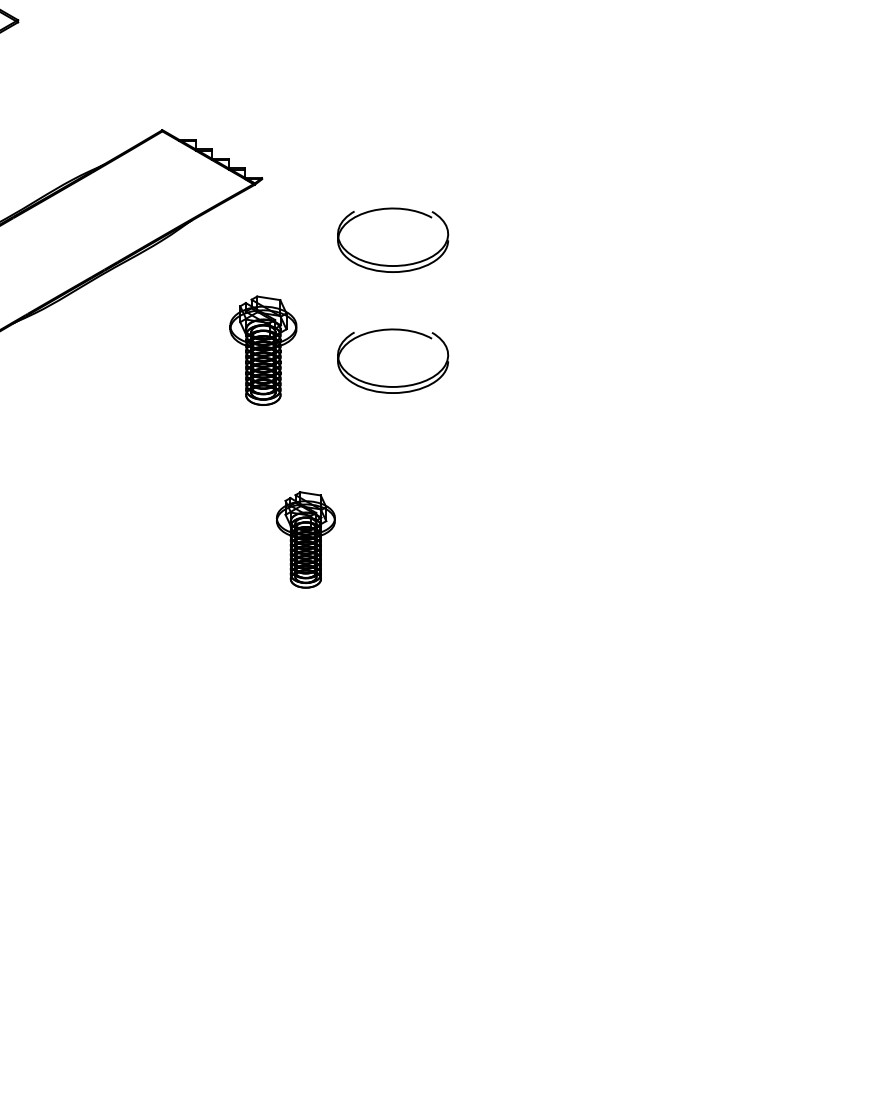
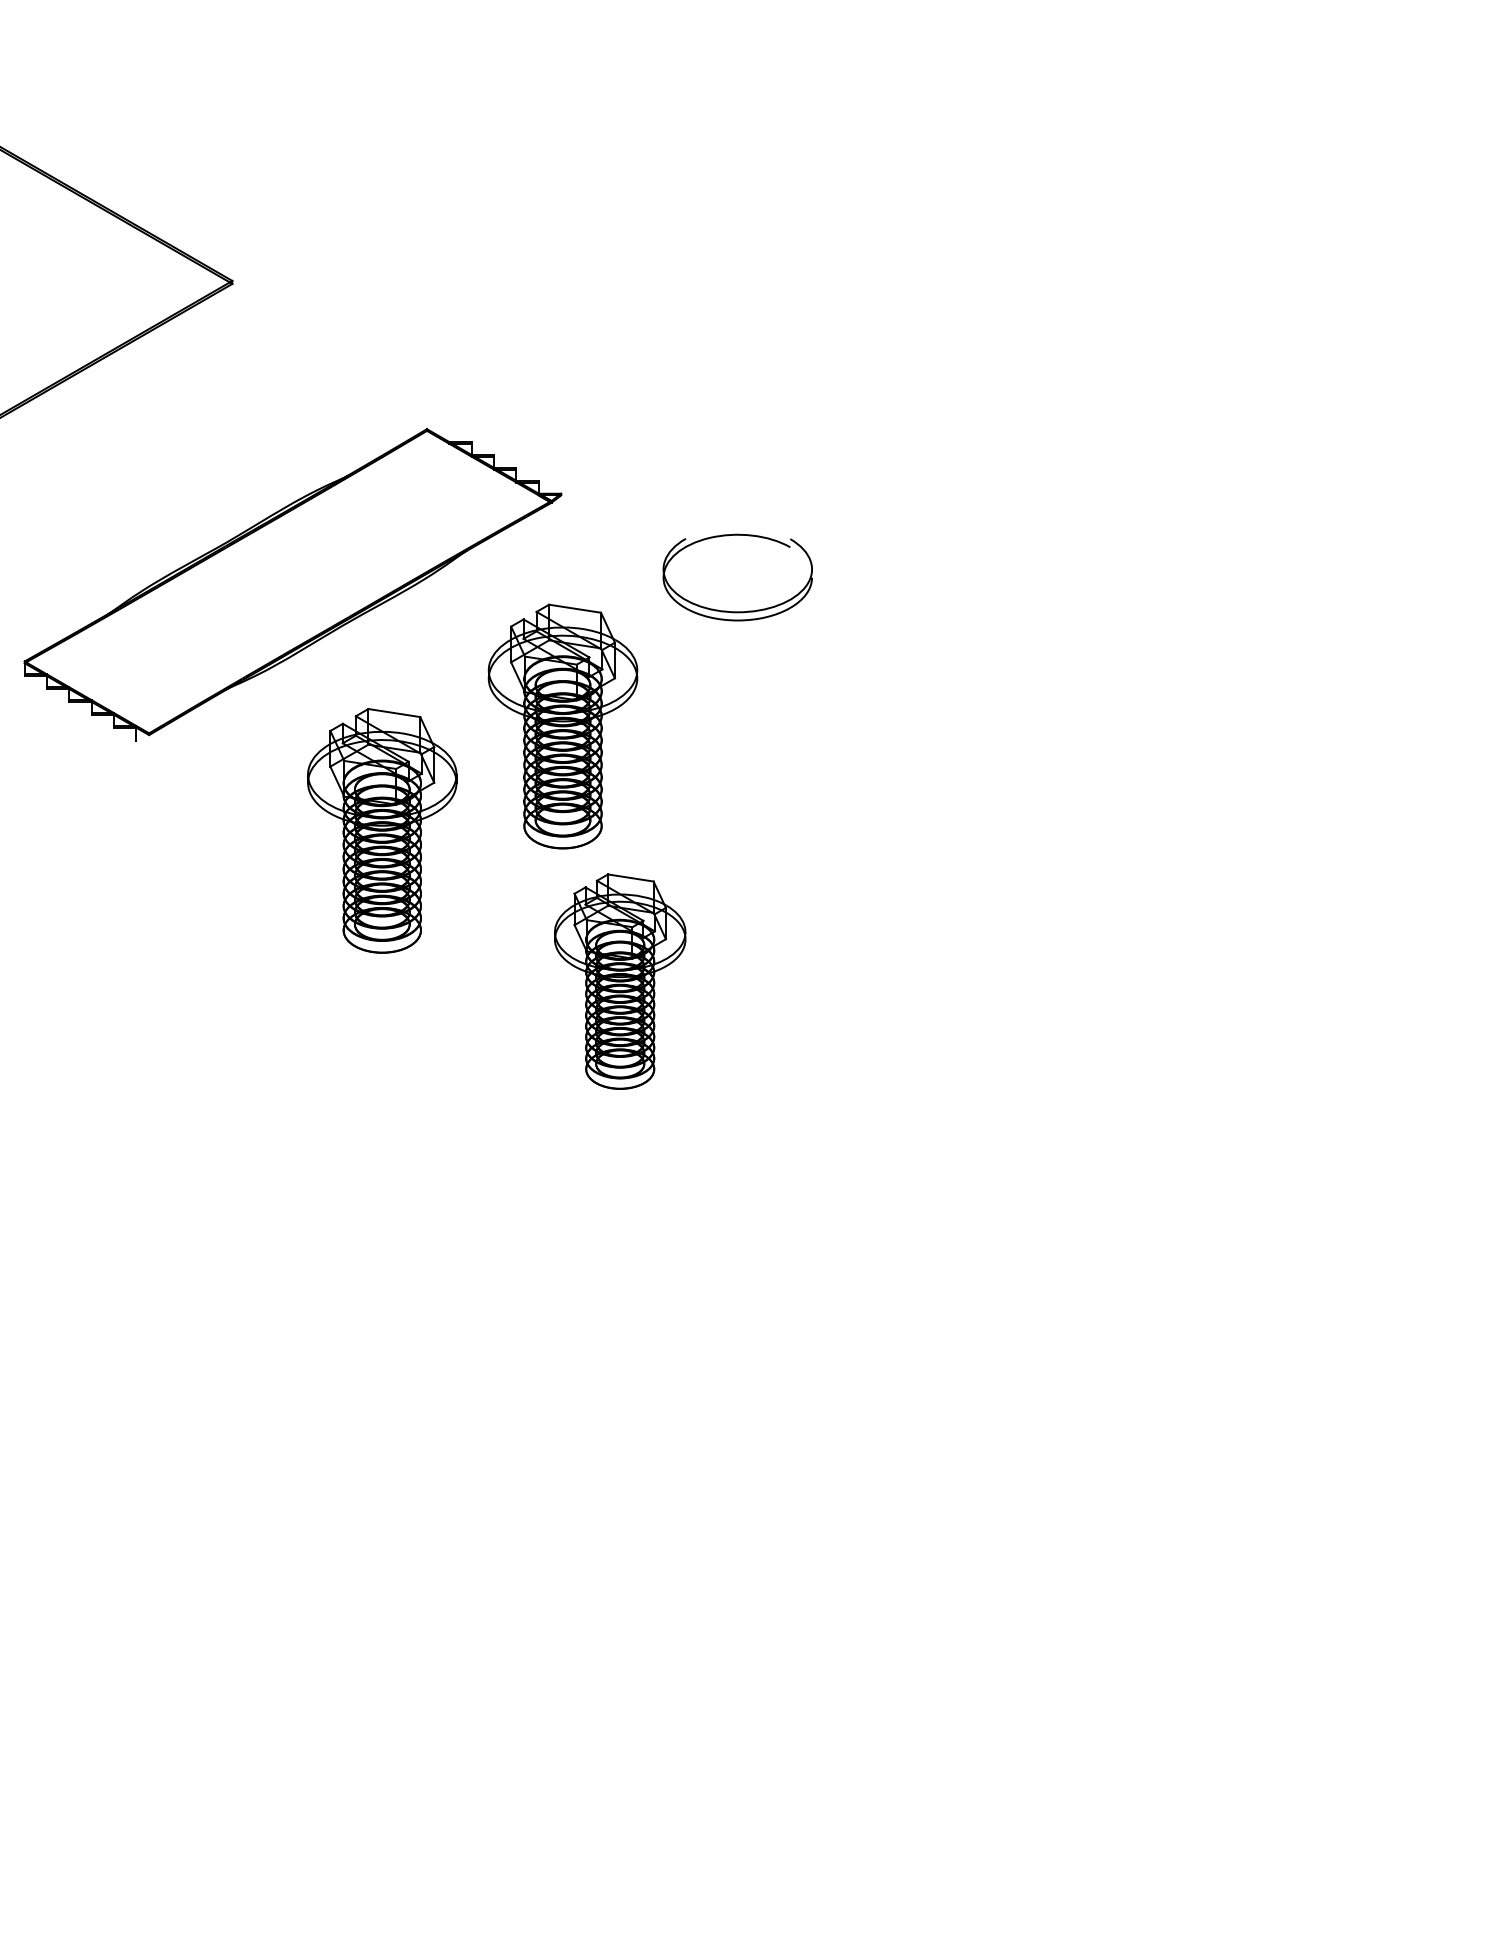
part: (263, 350) -> (562, 726), size x1.67
part: (392, 386) -> (737, 774), removed
part: (129, 427) -> (382, 830), added
part: (306, 539) -> (620, 981), size x1.67

